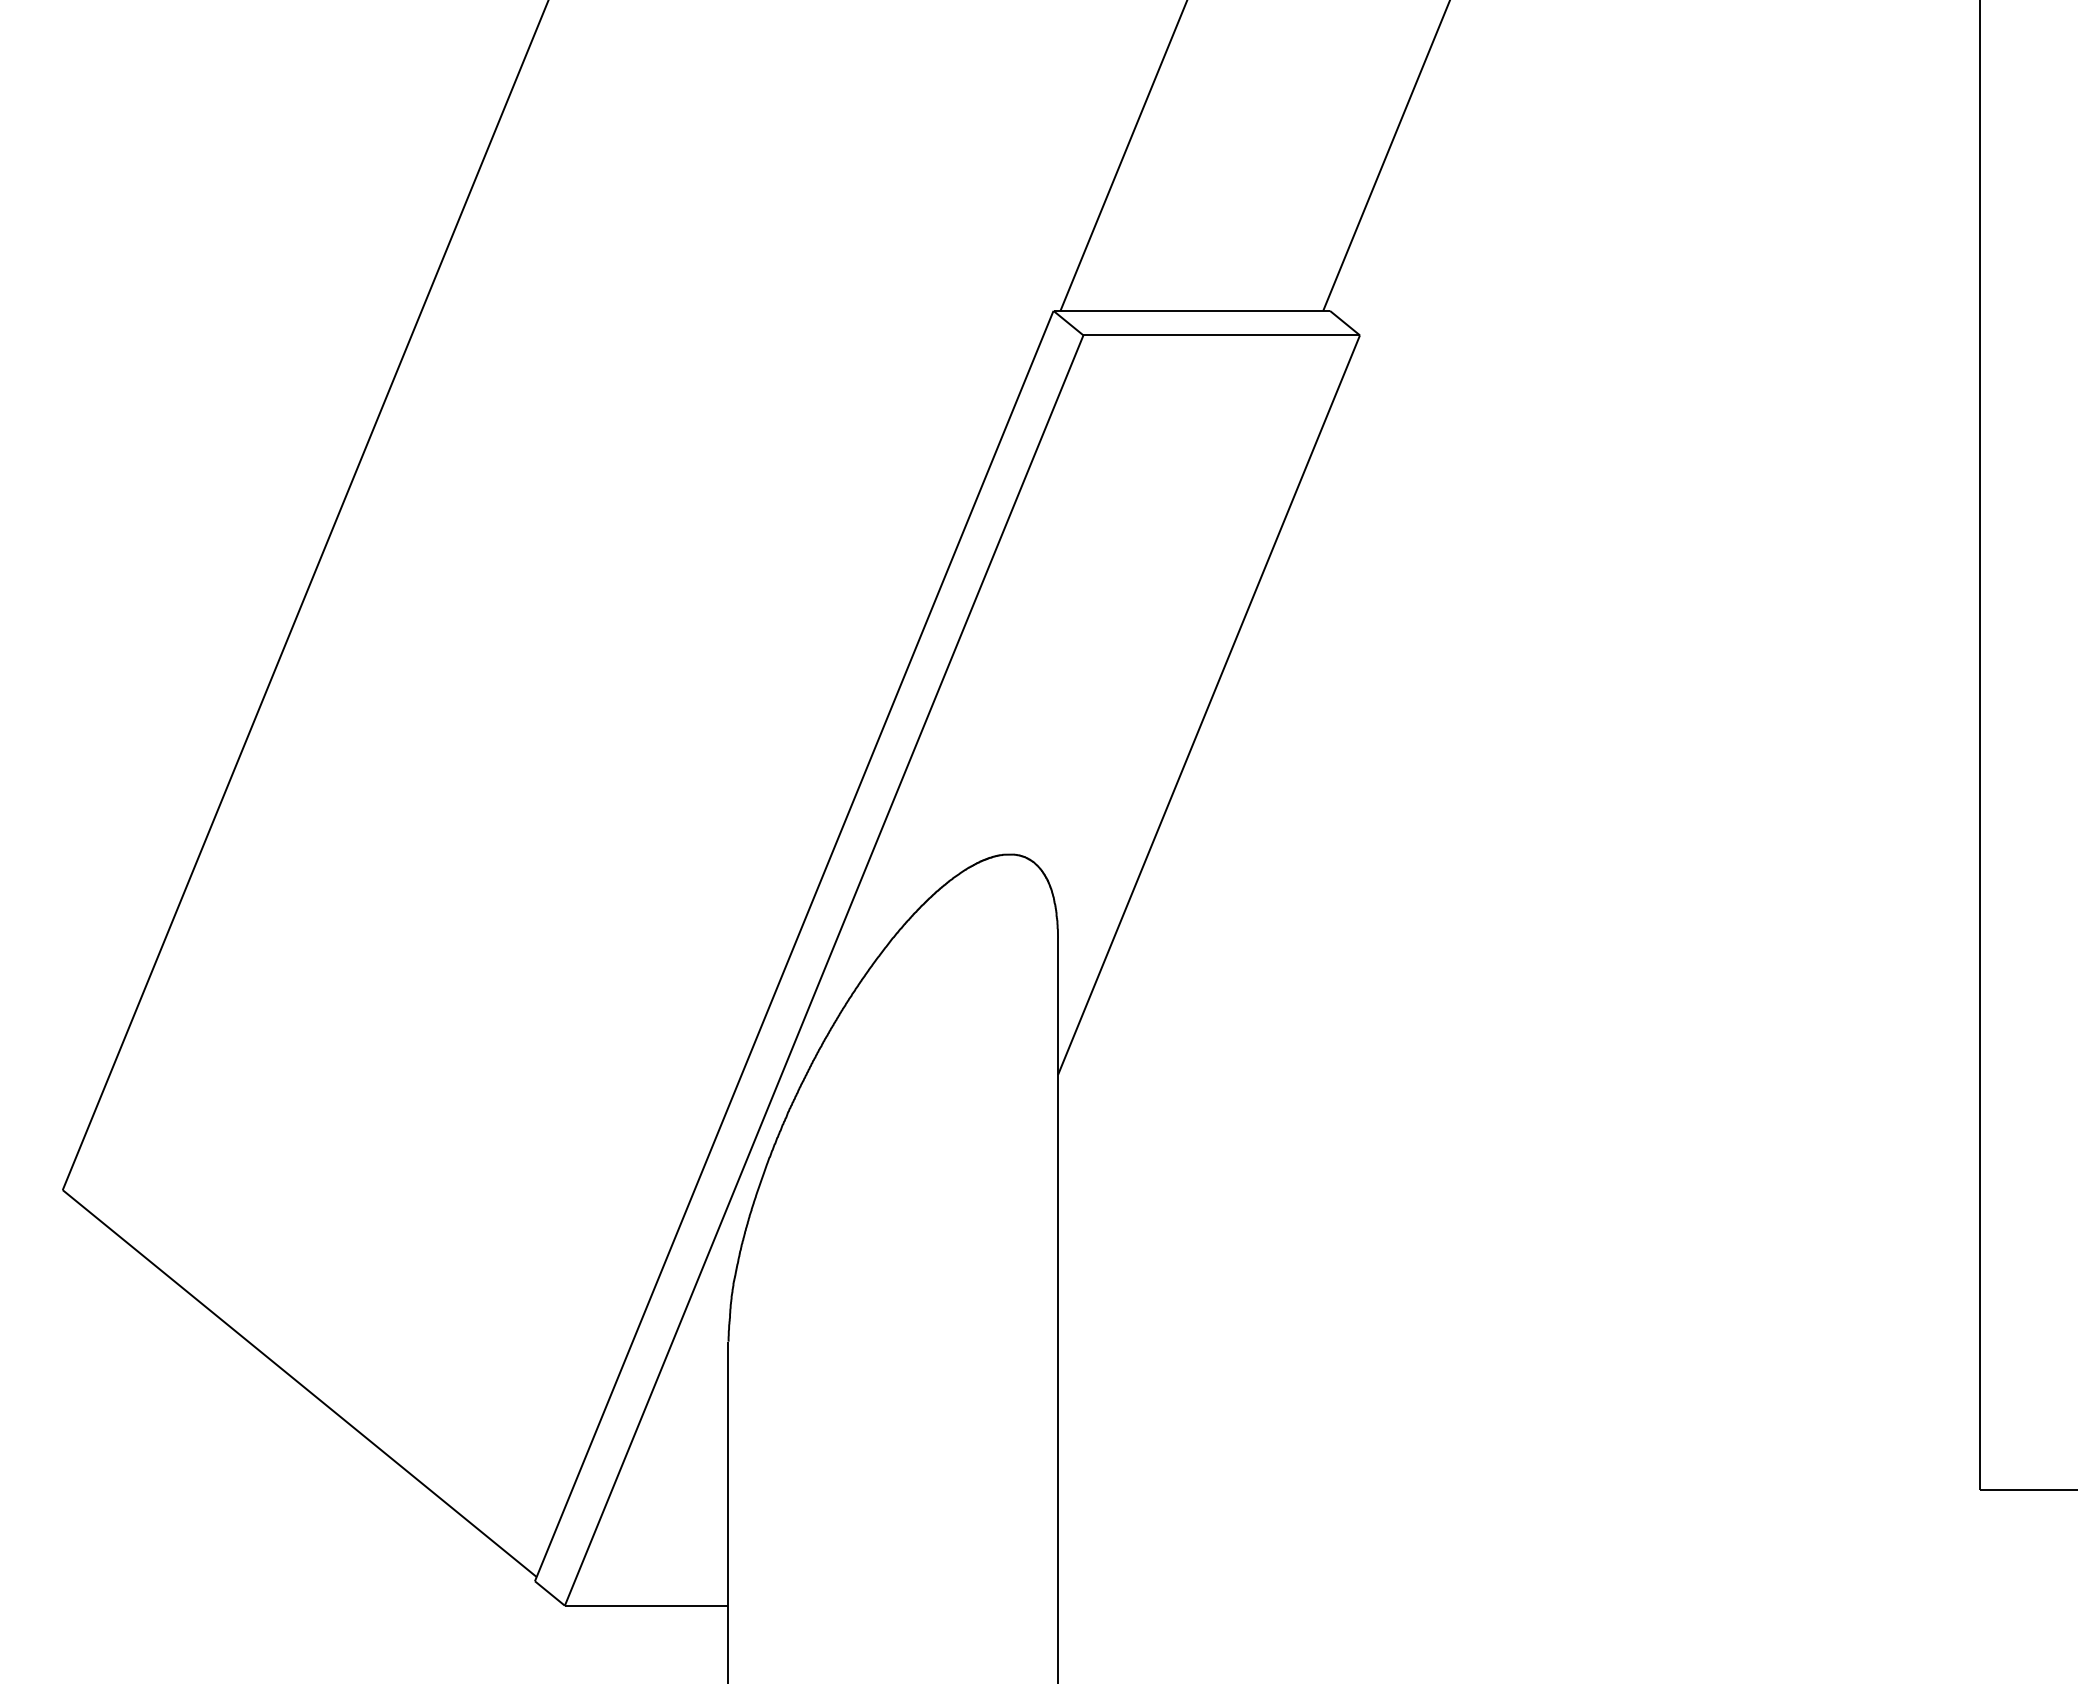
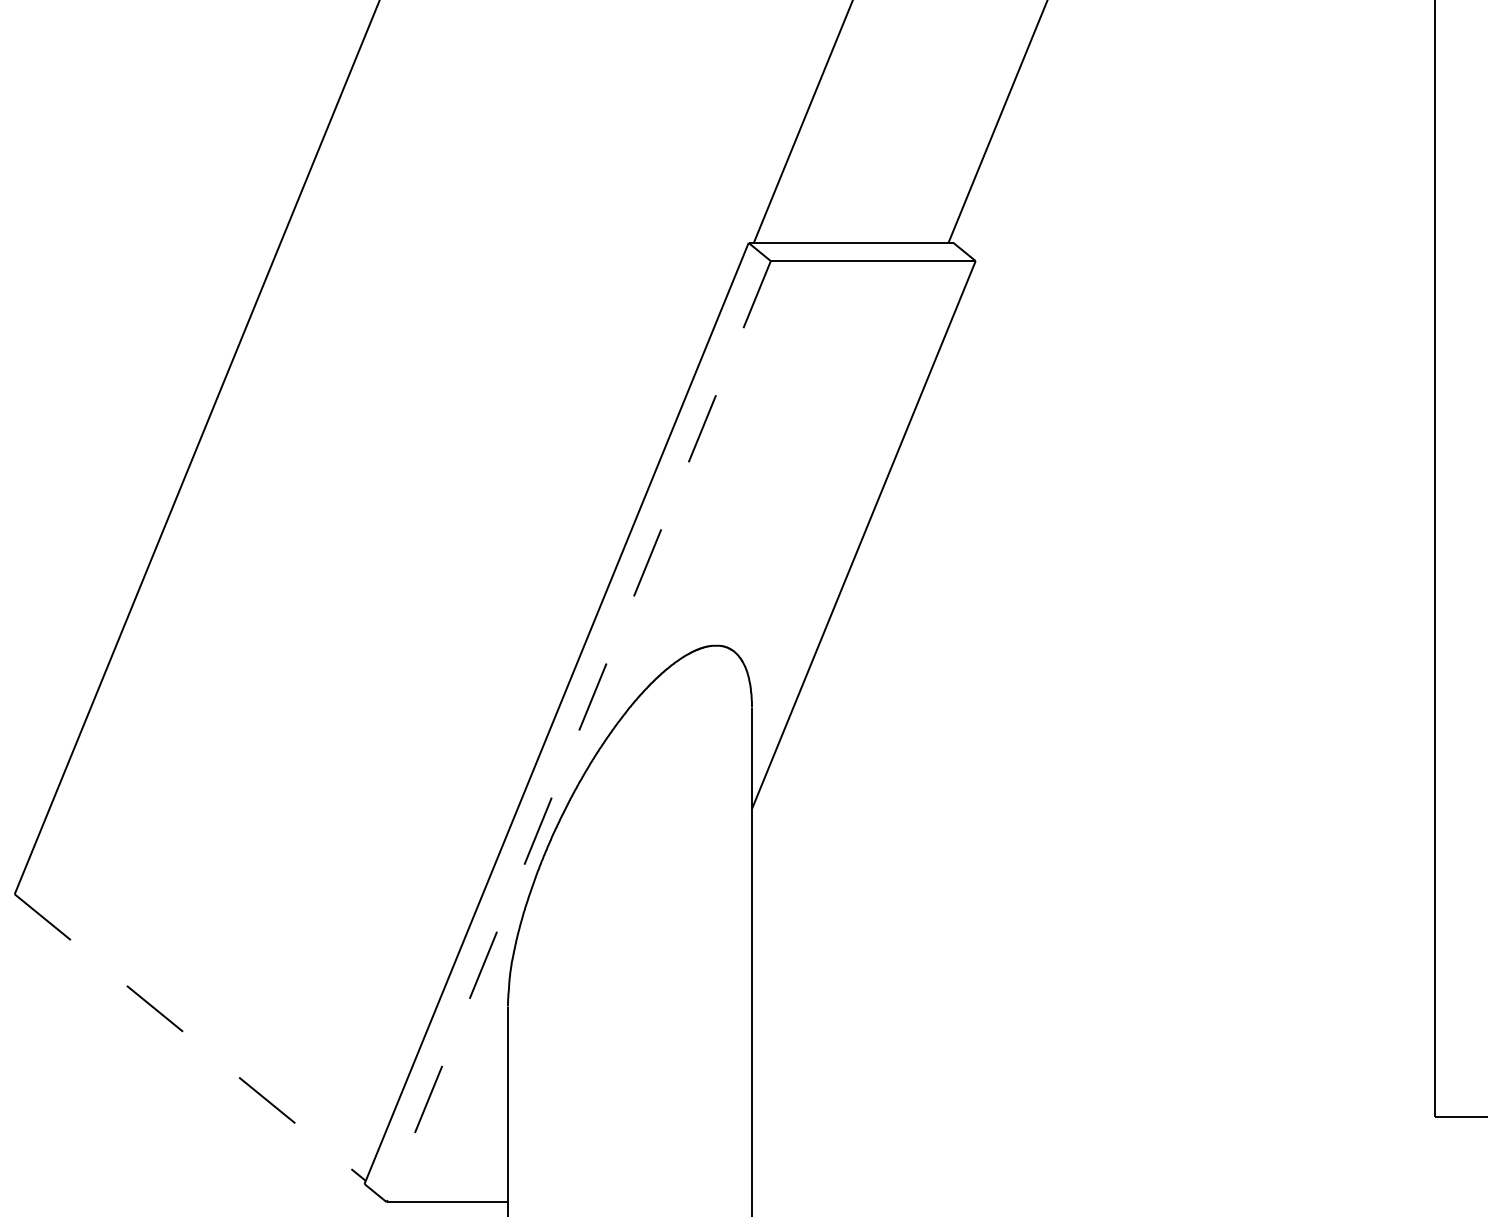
line: (823, 971) -> (578, 732), solid -> dashed
line: (299, 1383) -> (190, 1037), solid -> dashed

